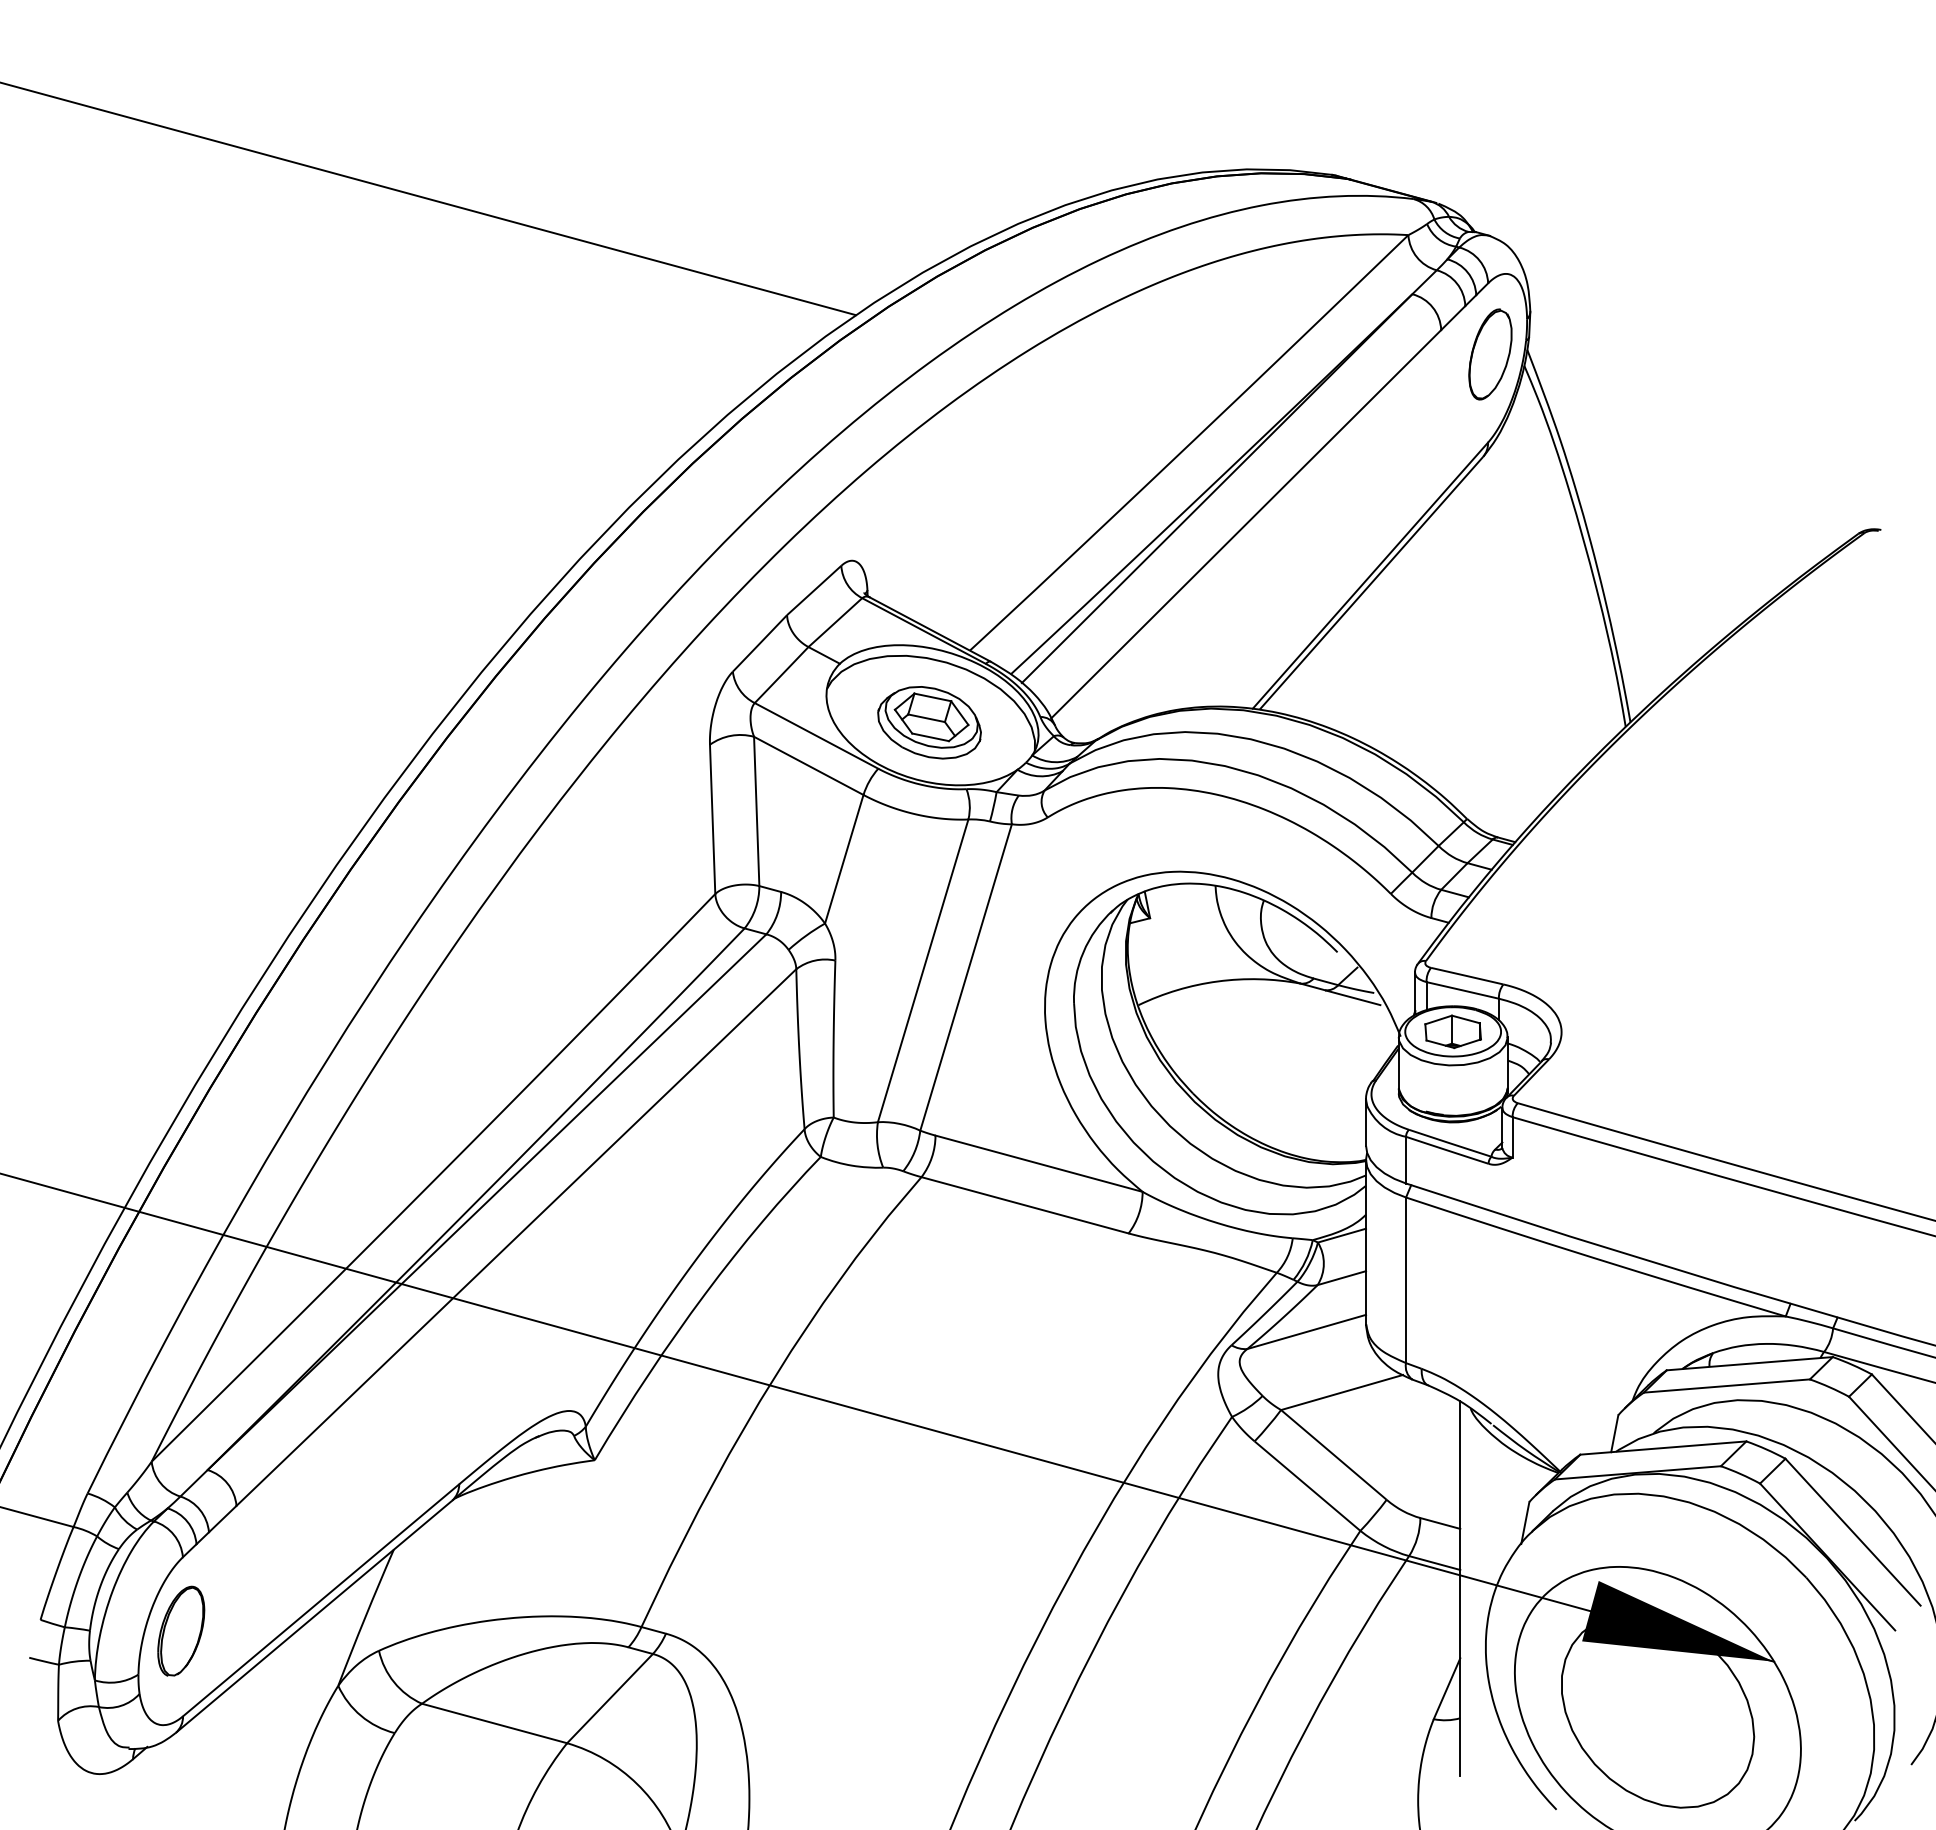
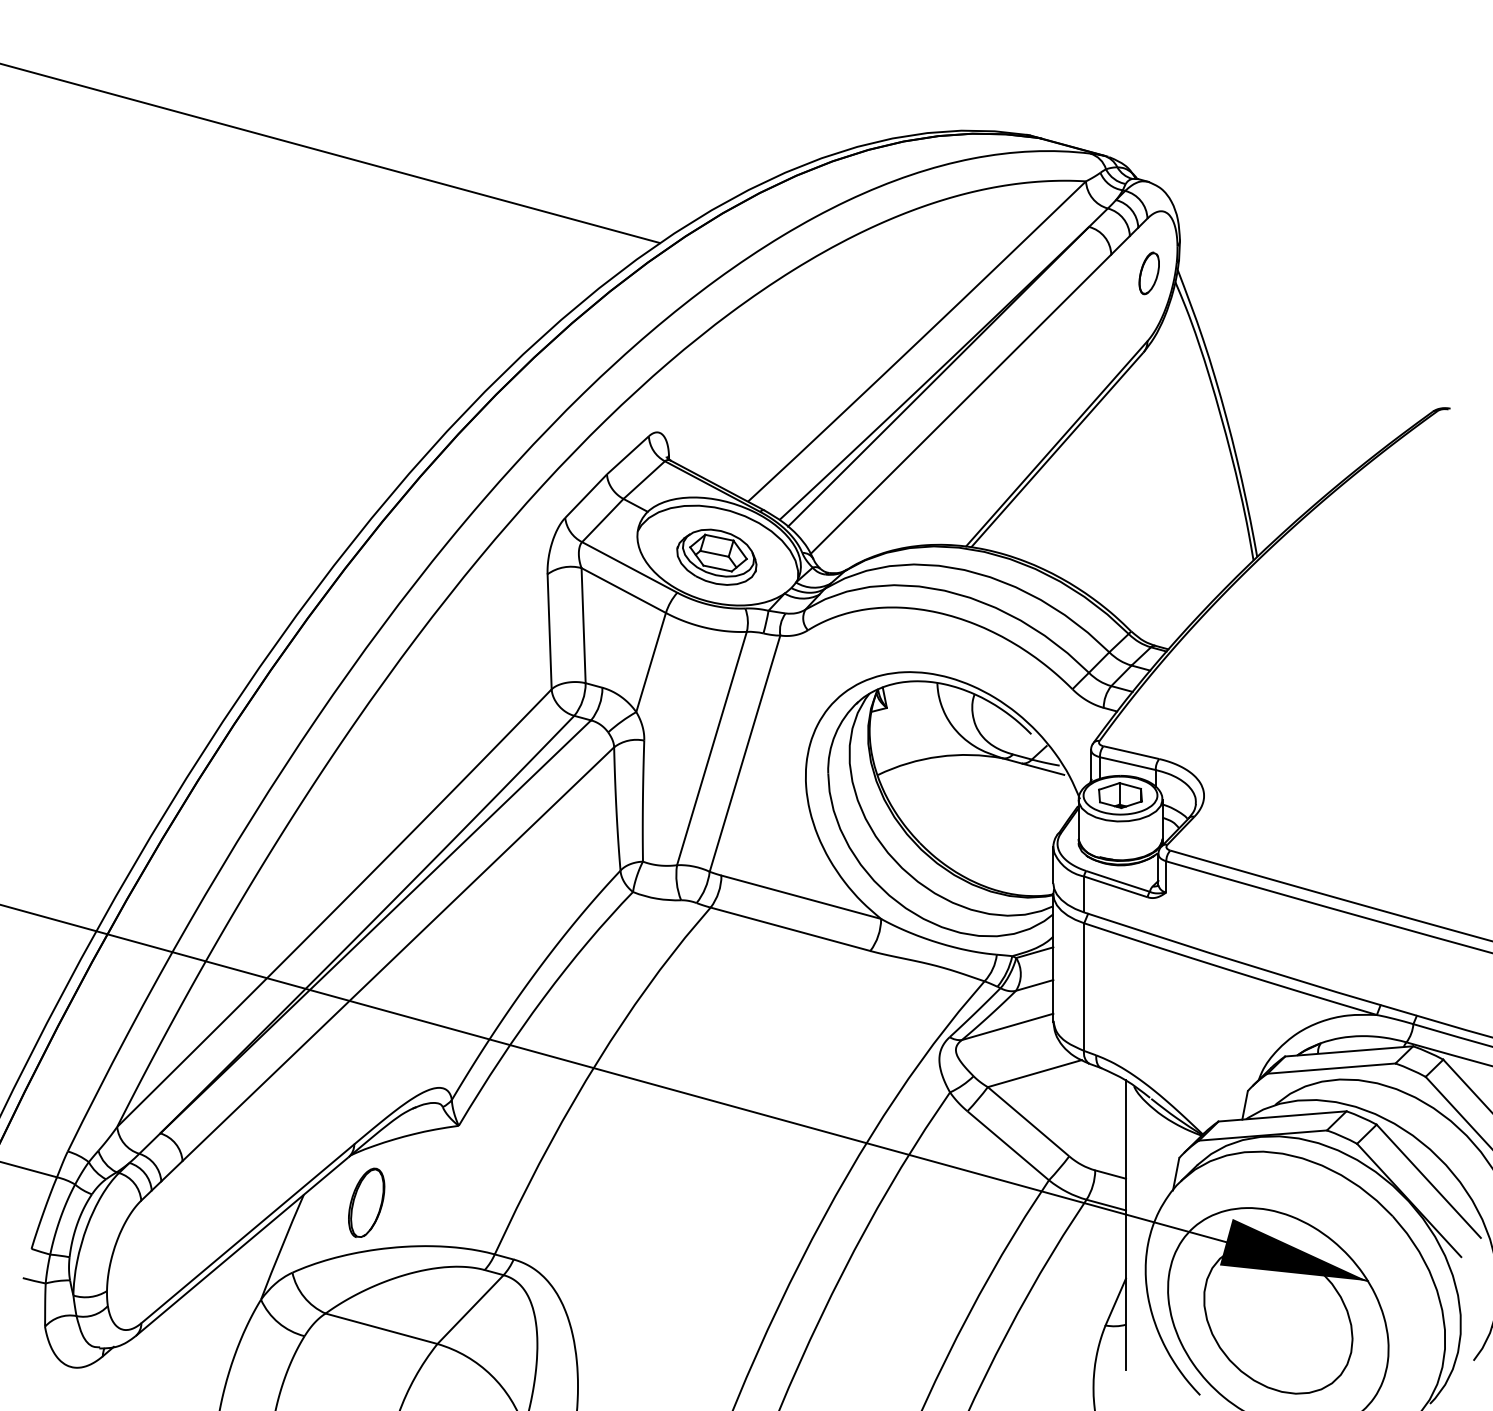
part: (1490, 354) -> (1149, 273), size x0.6
part: (181, 1630) -> (366, 1202), moved

